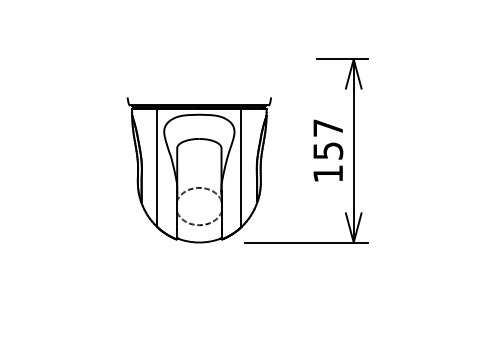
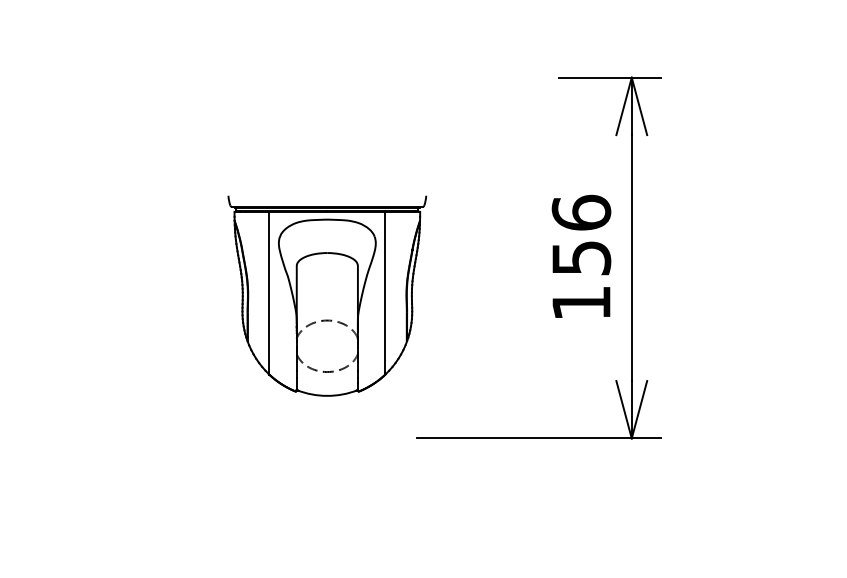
text: (328, 127) -> (582, 211), 157 -> 156
part: (198, 170) -> (325, 296), size x0.7

